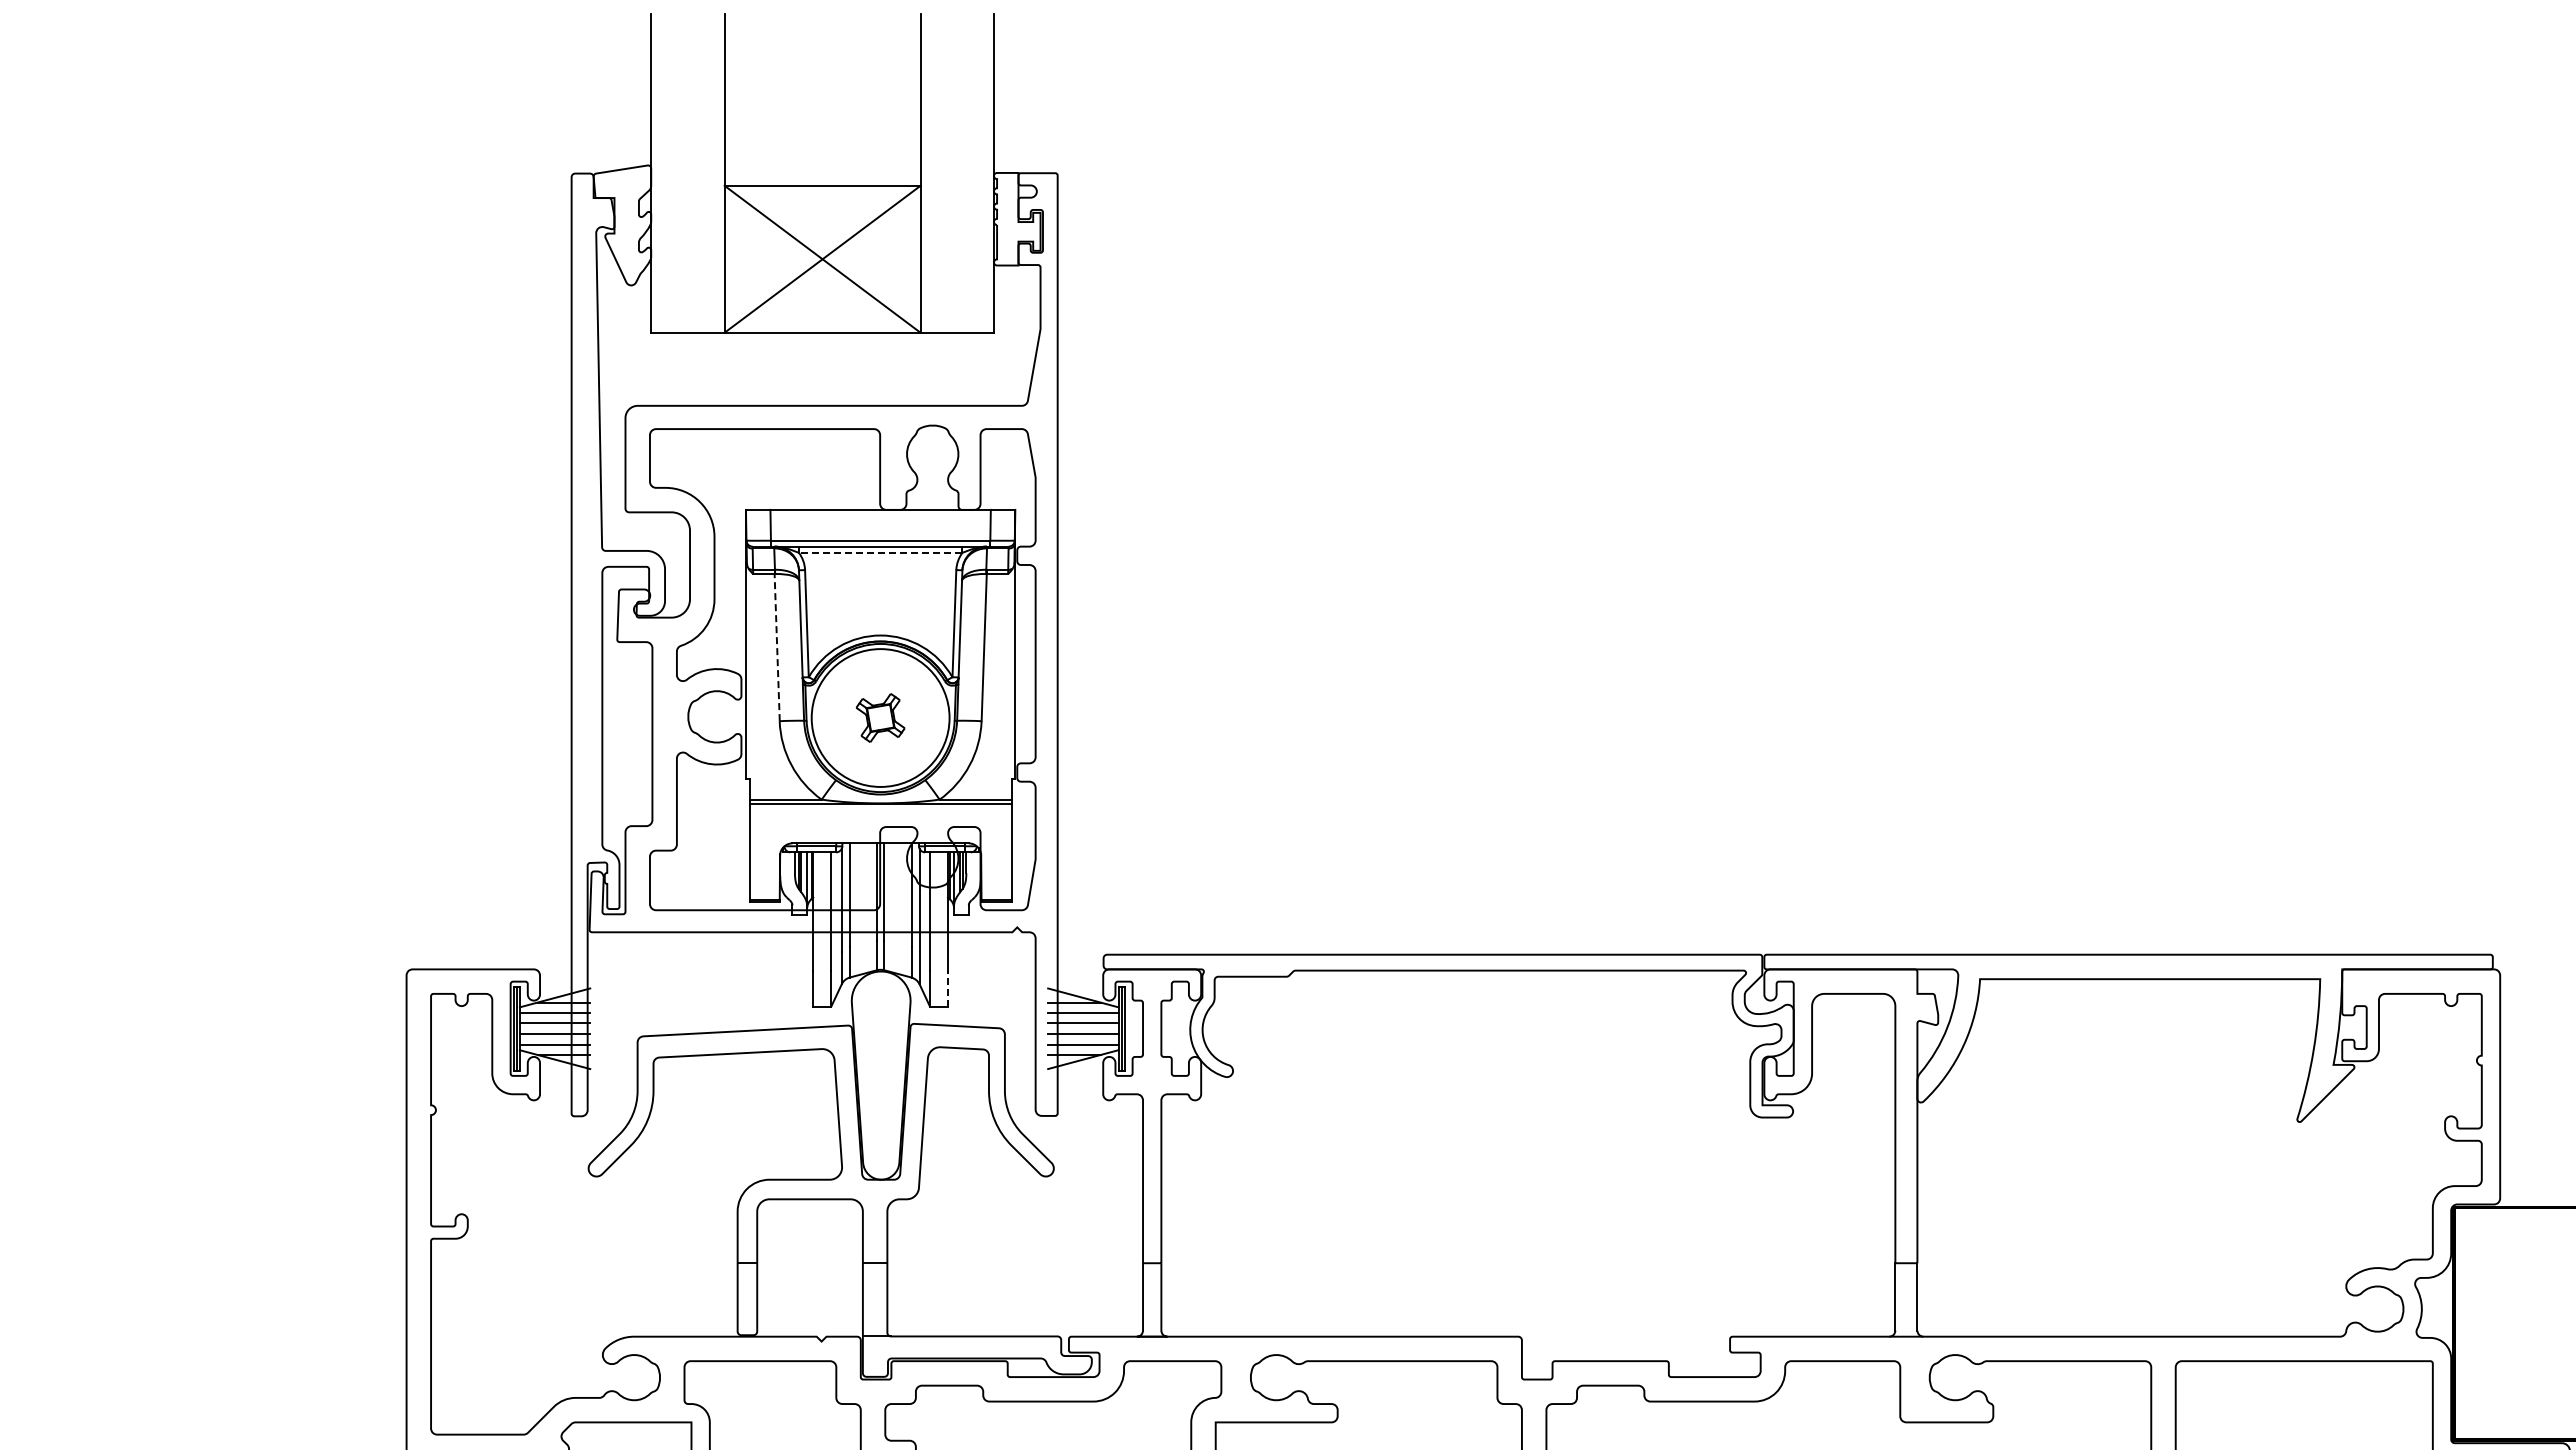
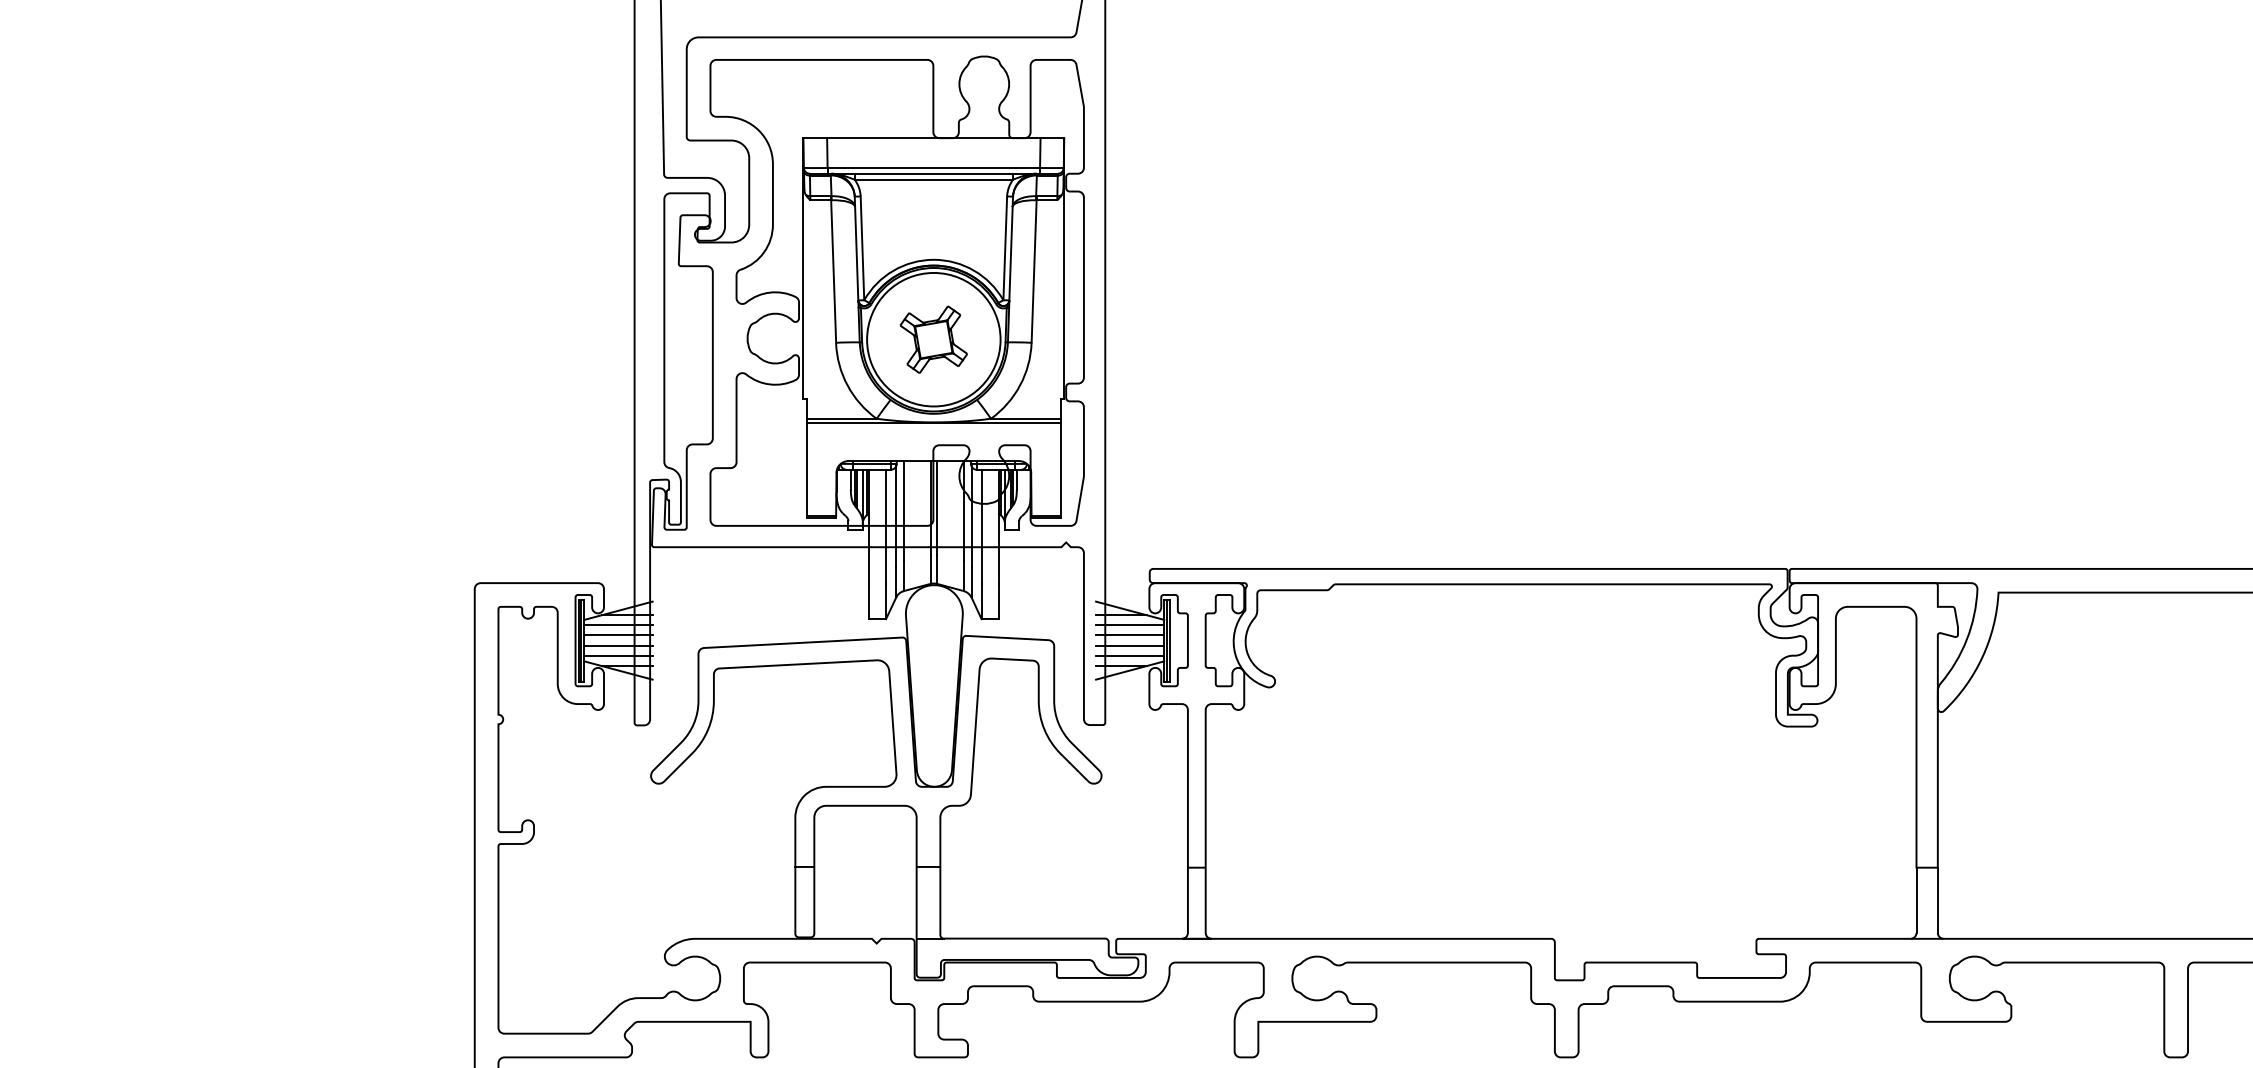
line: (880, 552) -> (933, 179), dashed -> solid
line: (777, 647) -> (833, 271), dashed -> solid
part: (880, 717) -> (933, 339), size x1.43
line: (947, 988) -> (998, 601), dashed -> solid

